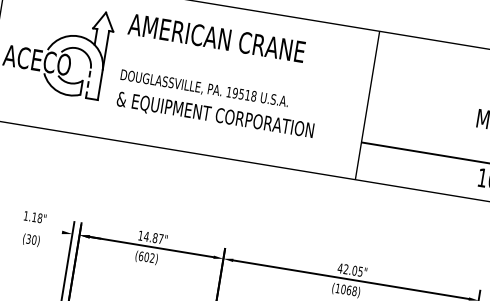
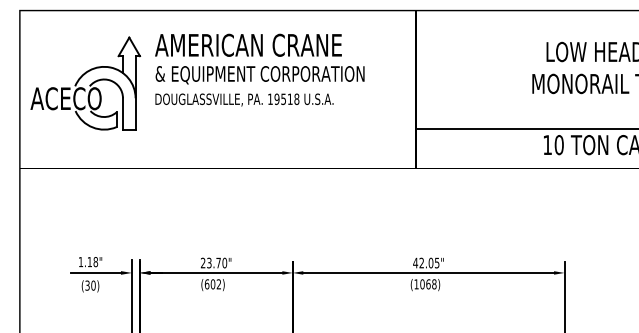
line: (88, 82) -> (123, 113), dashed -> solid
text: (214, 116) -> (259, 75), moved
line: (38, 228) -> (95, 272), added
text: (150, 236) -> (213, 262), 14.87" -> 23.70"

